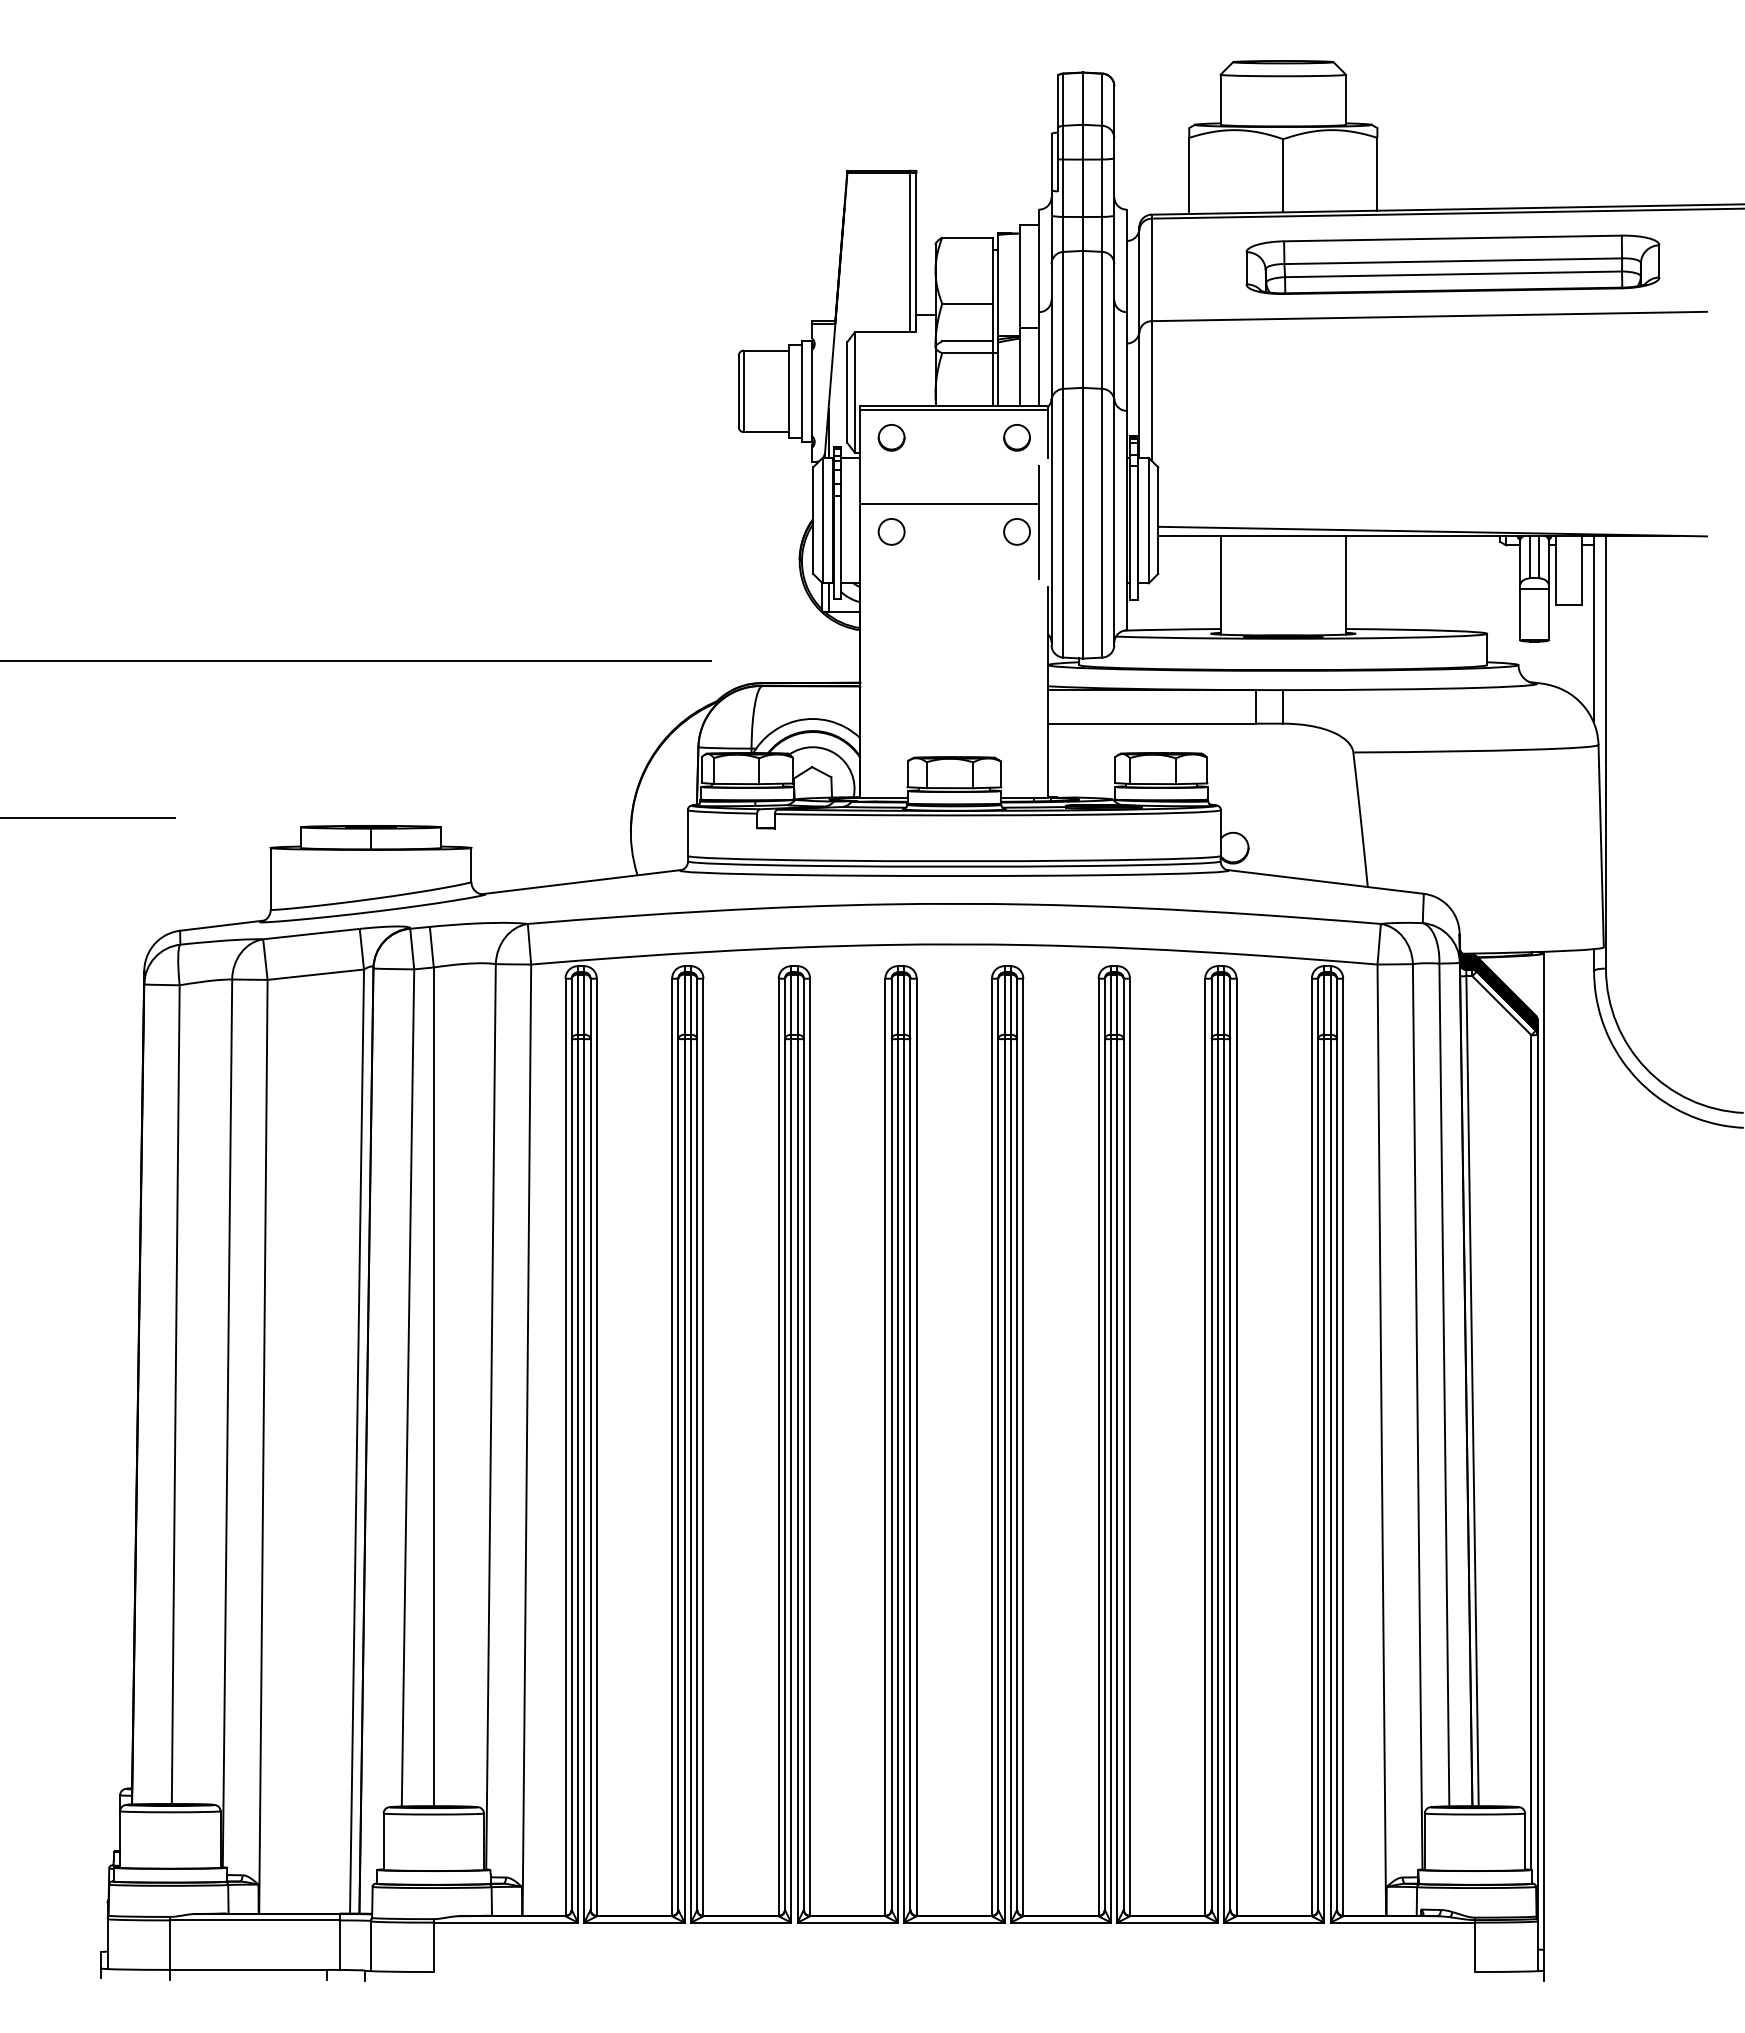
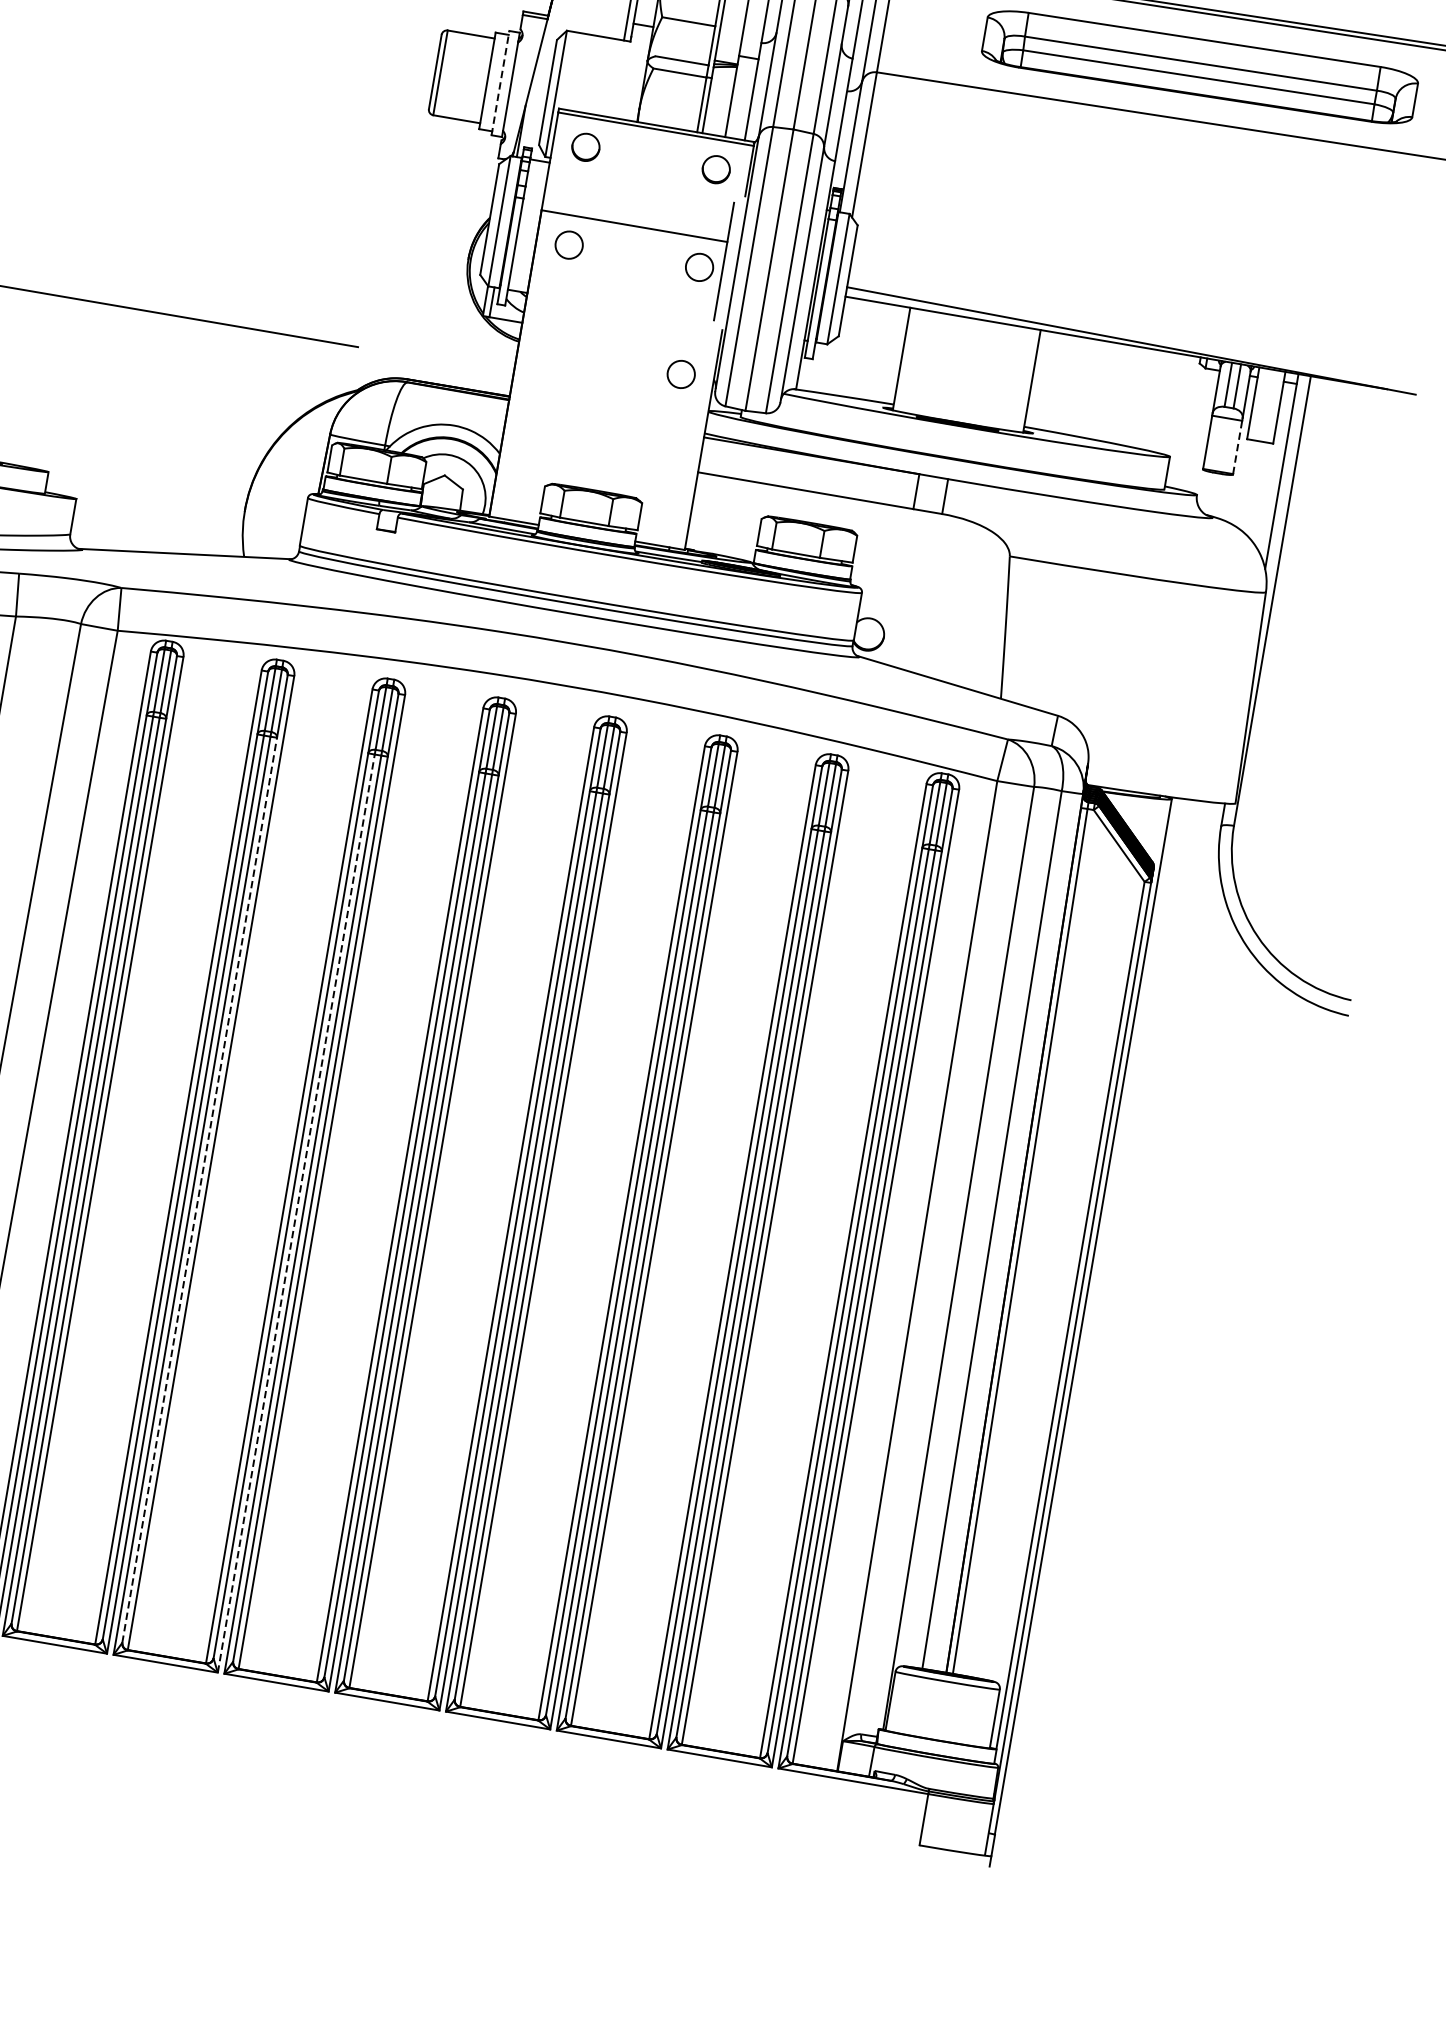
line: (801, 390) -> (500, 82), solid -> dashed
line: (1548, 614) -> (1237, 447), solid -> dashed
part: (1016, 634) -> (680, 373), added
line: (697, 1474) -> (200, 1190), solid -> dashed
line: (791, 1480) -> (296, 1213), solid -> dashed

